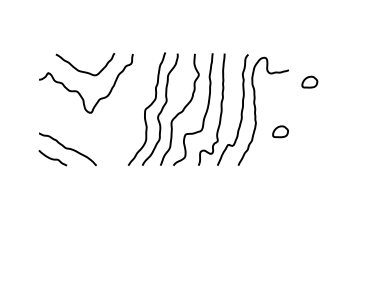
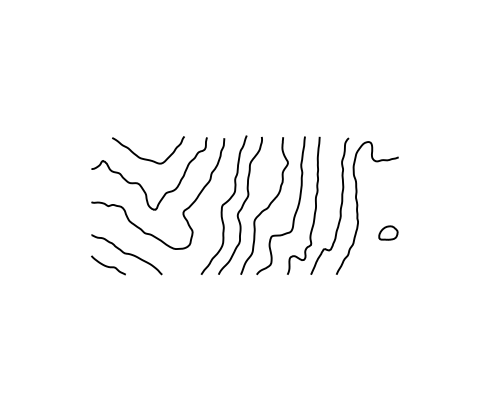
part: (309, 81) -> (424, 171), removed
curve: (113, 113) -> (183, 210), added

